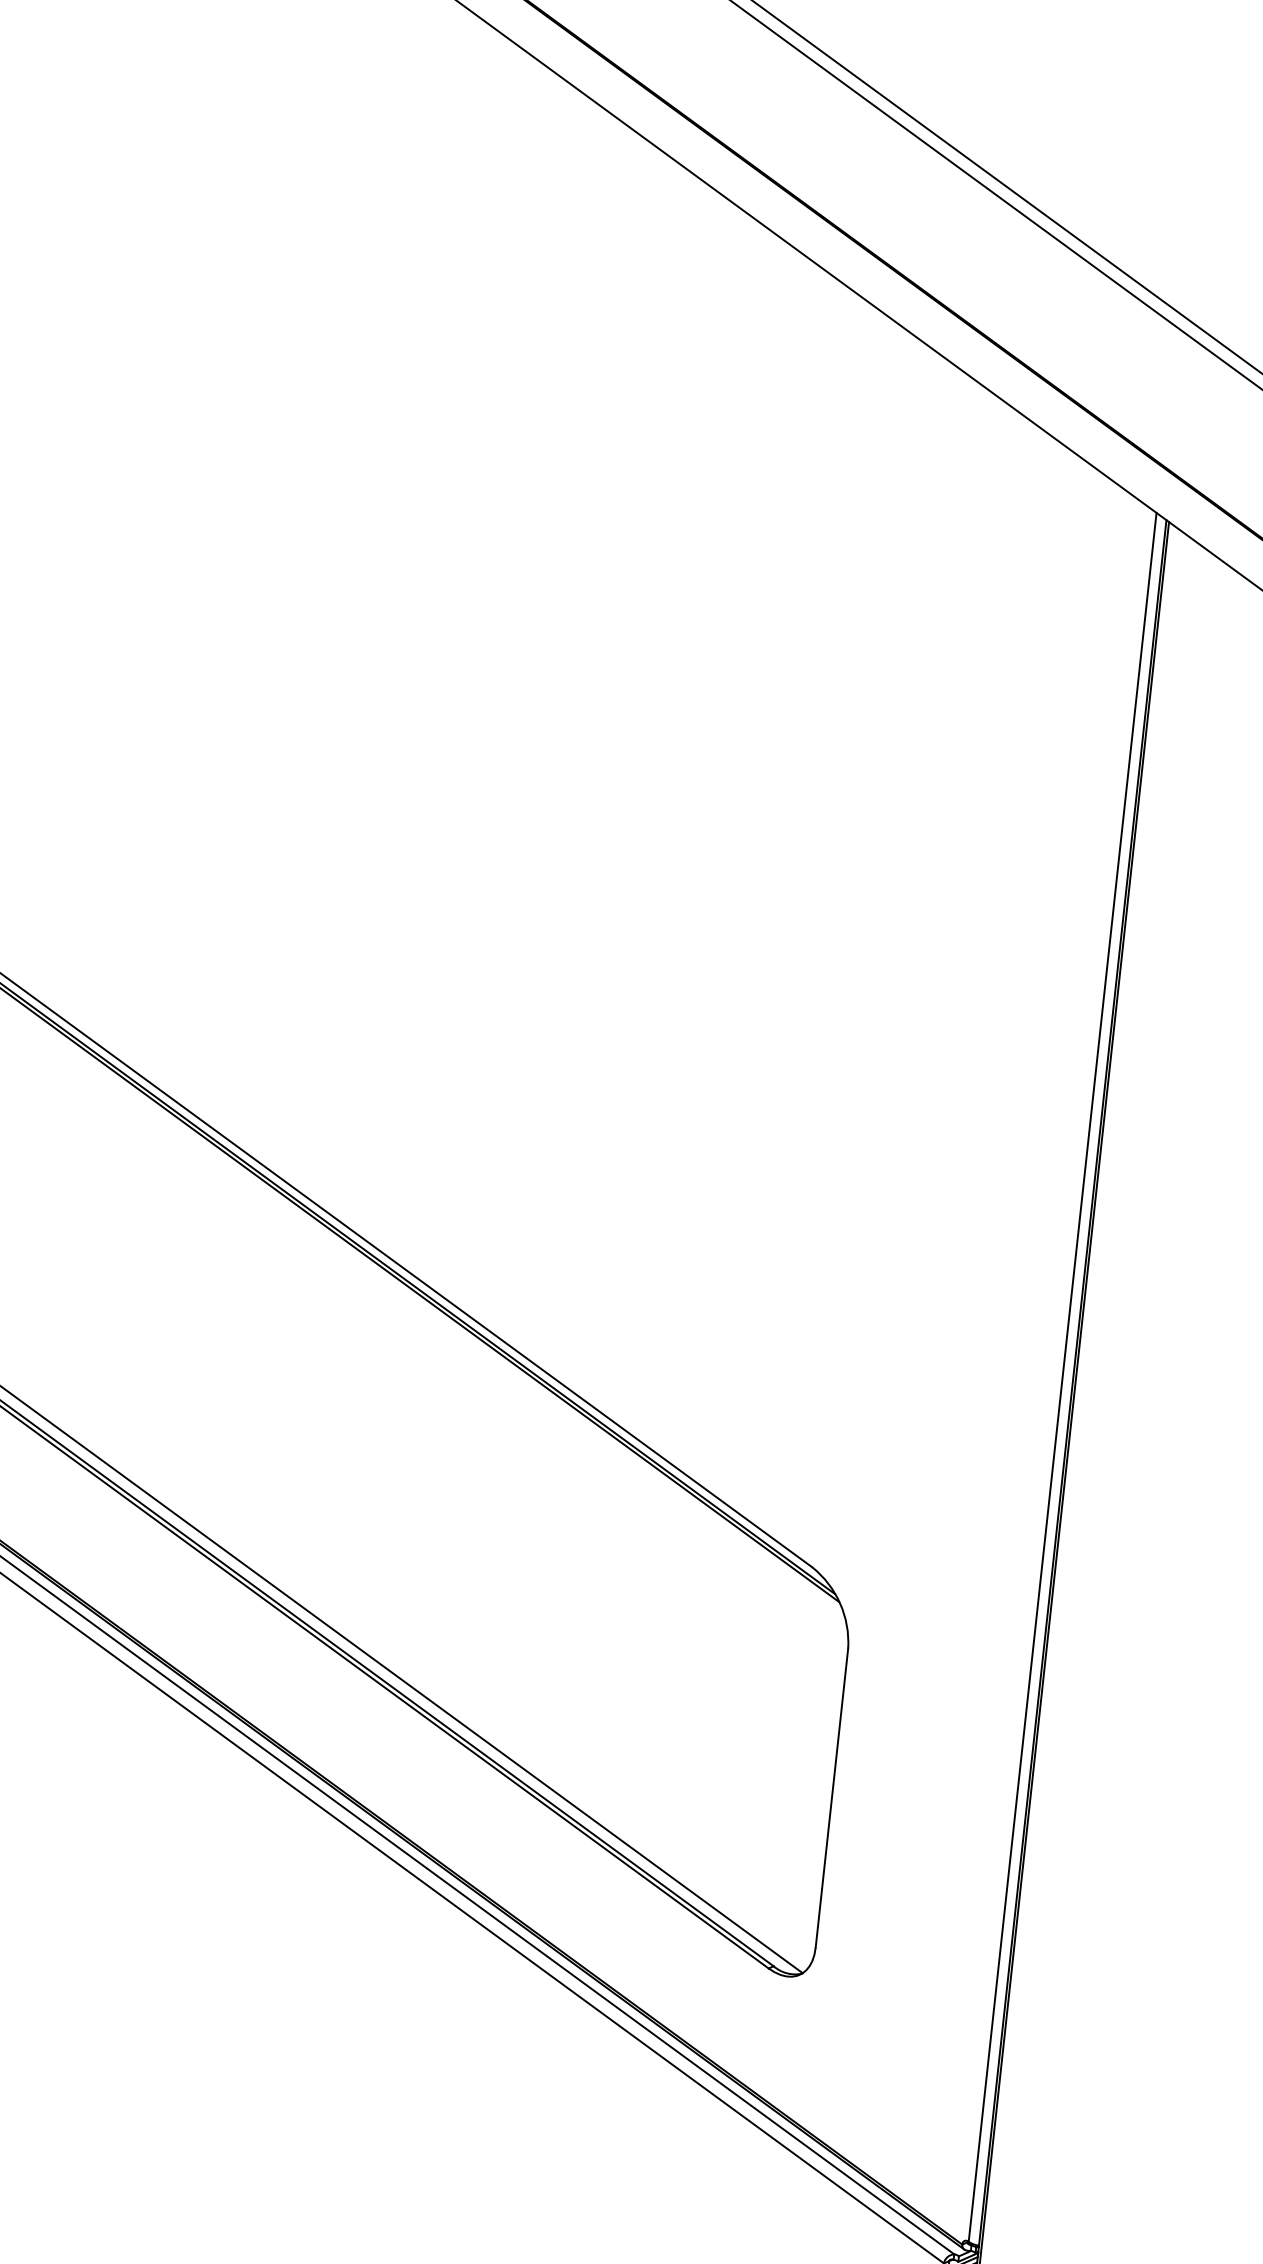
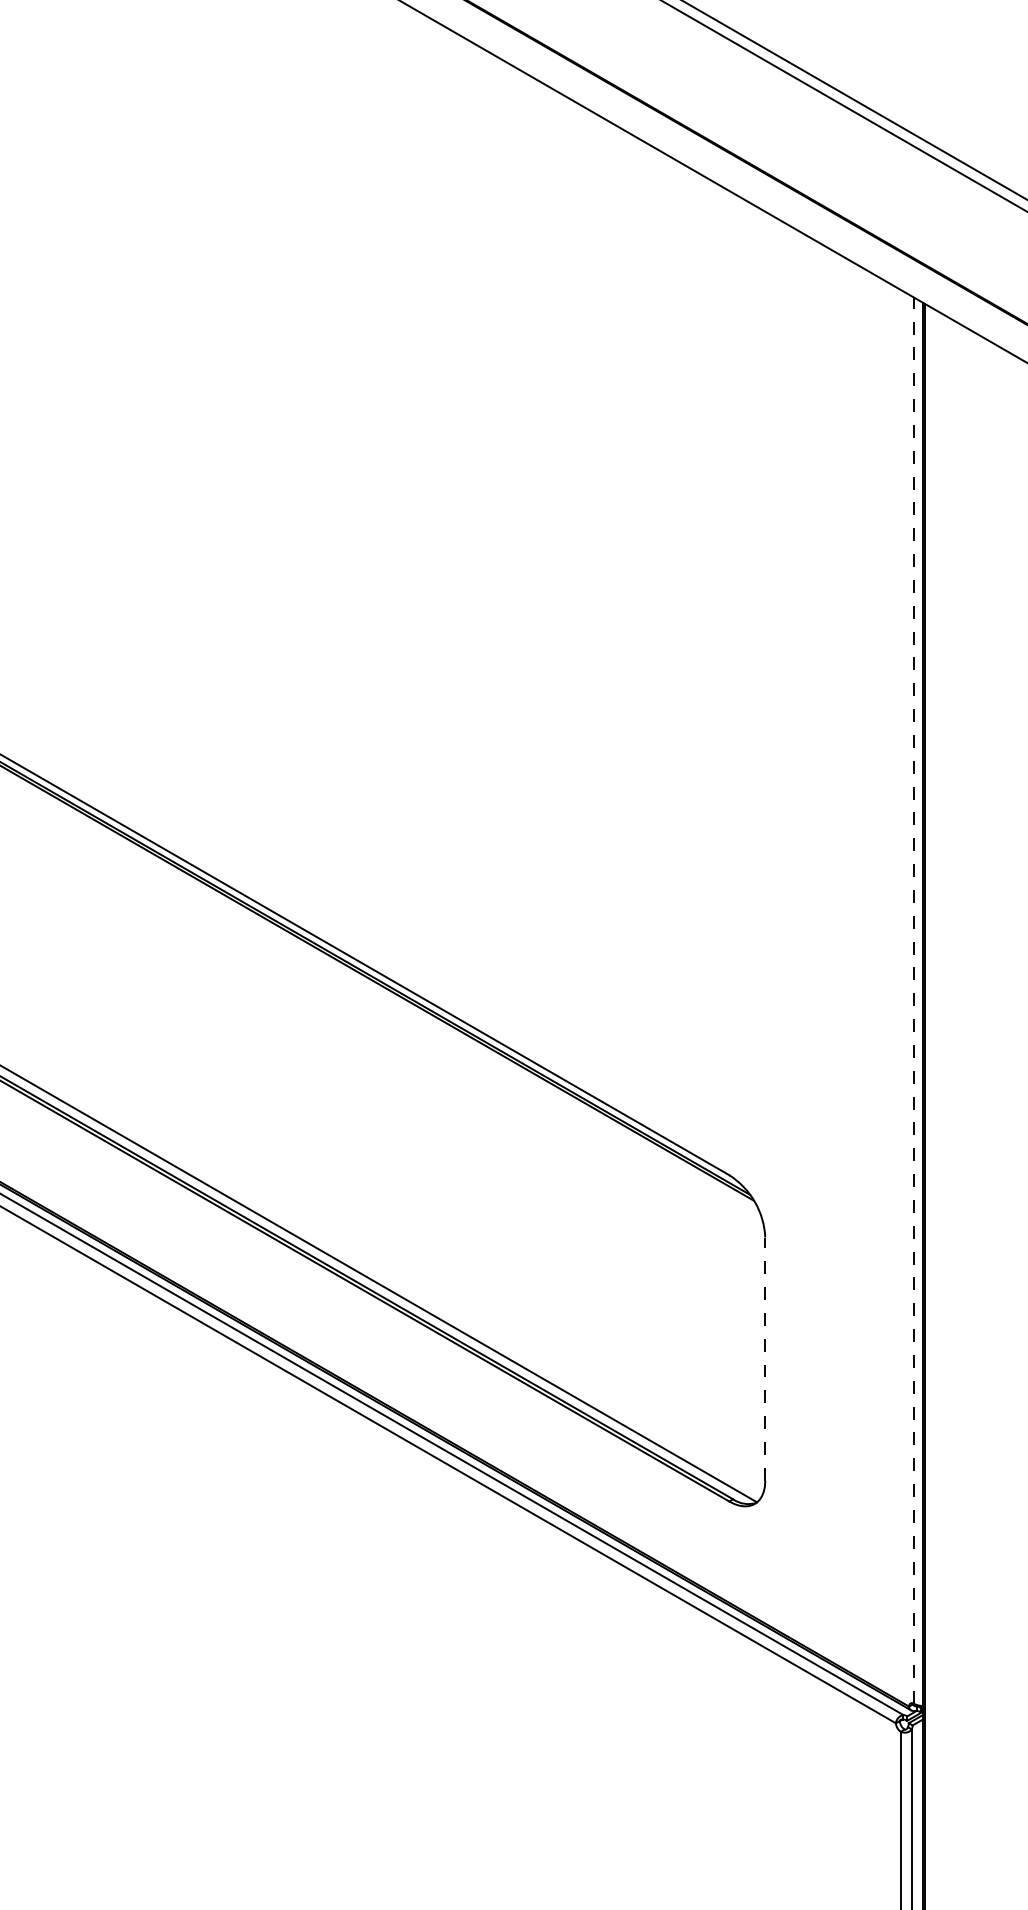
line: (1062, 1377) -> (913, 1000), solid -> dashed
line: (832, 1798) -> (765, 1359), solid -> dashed

